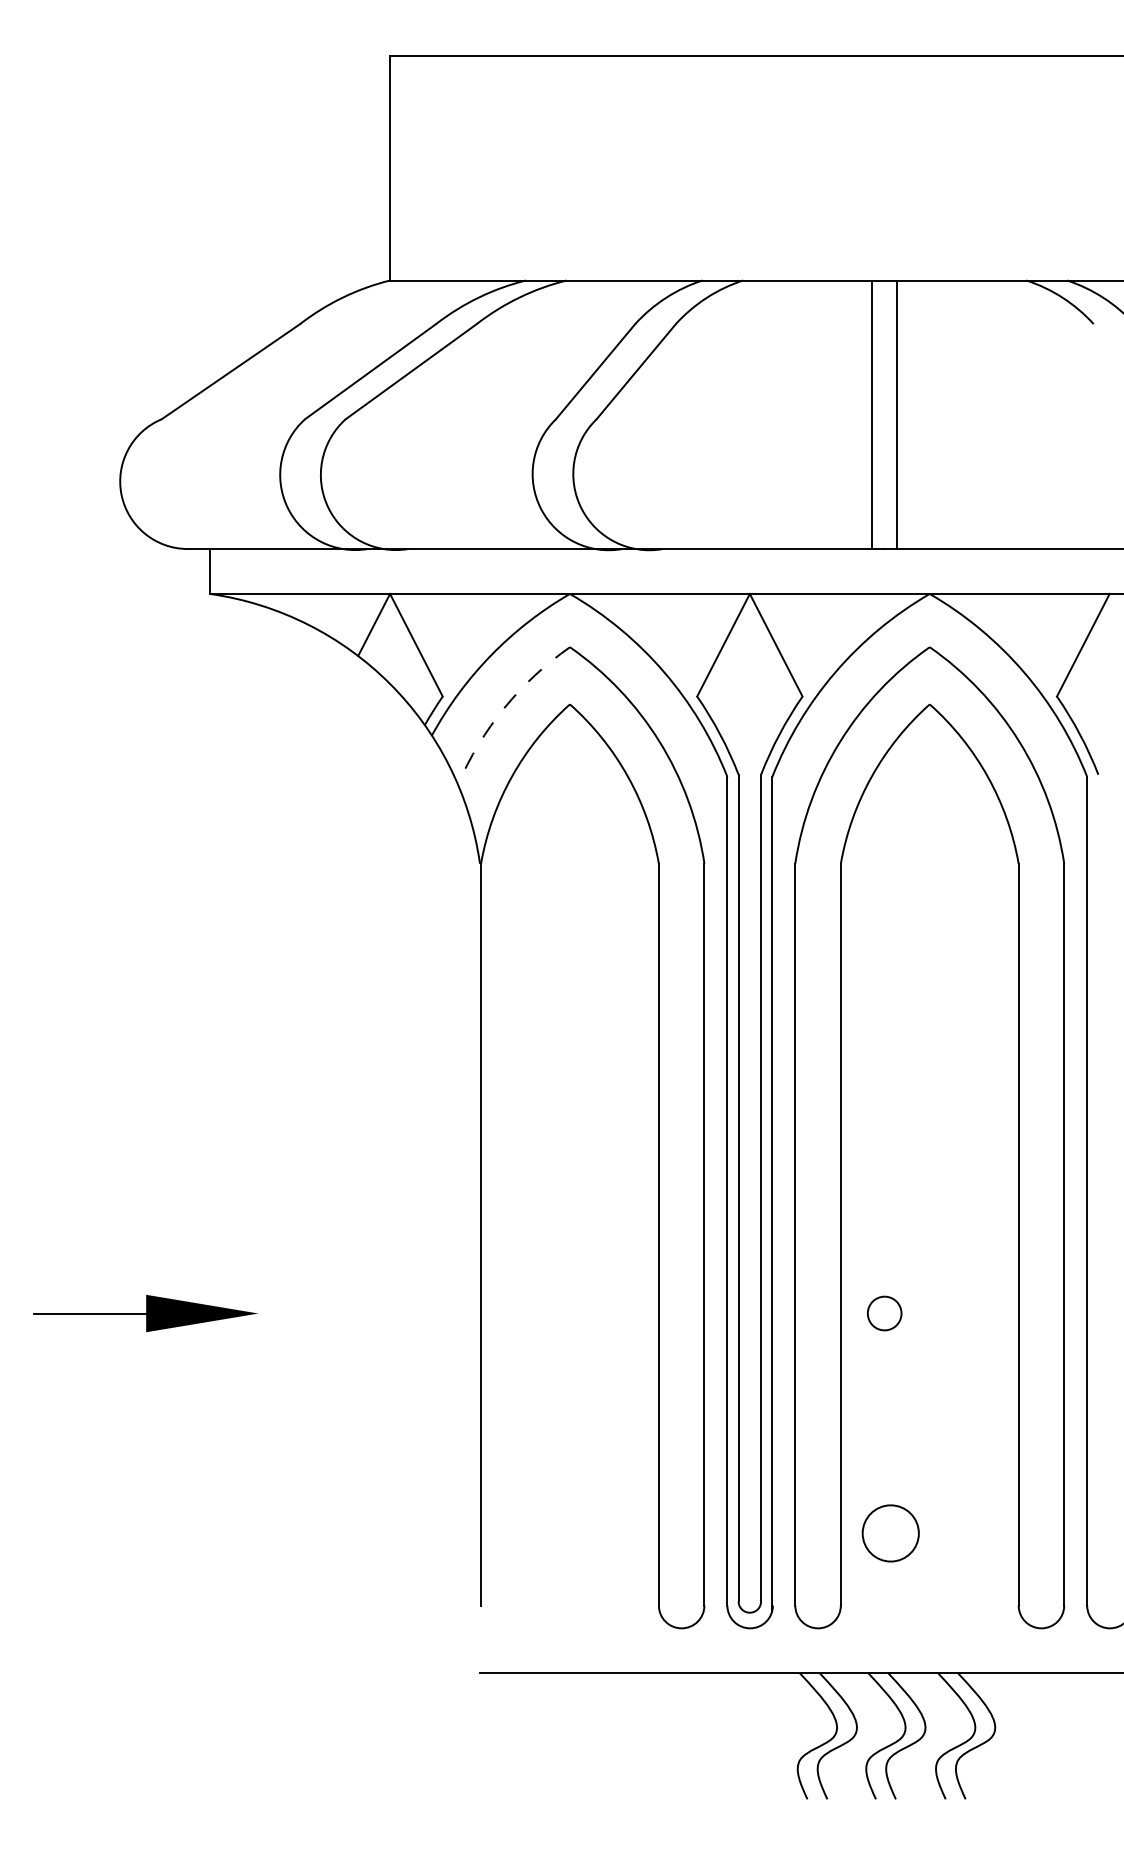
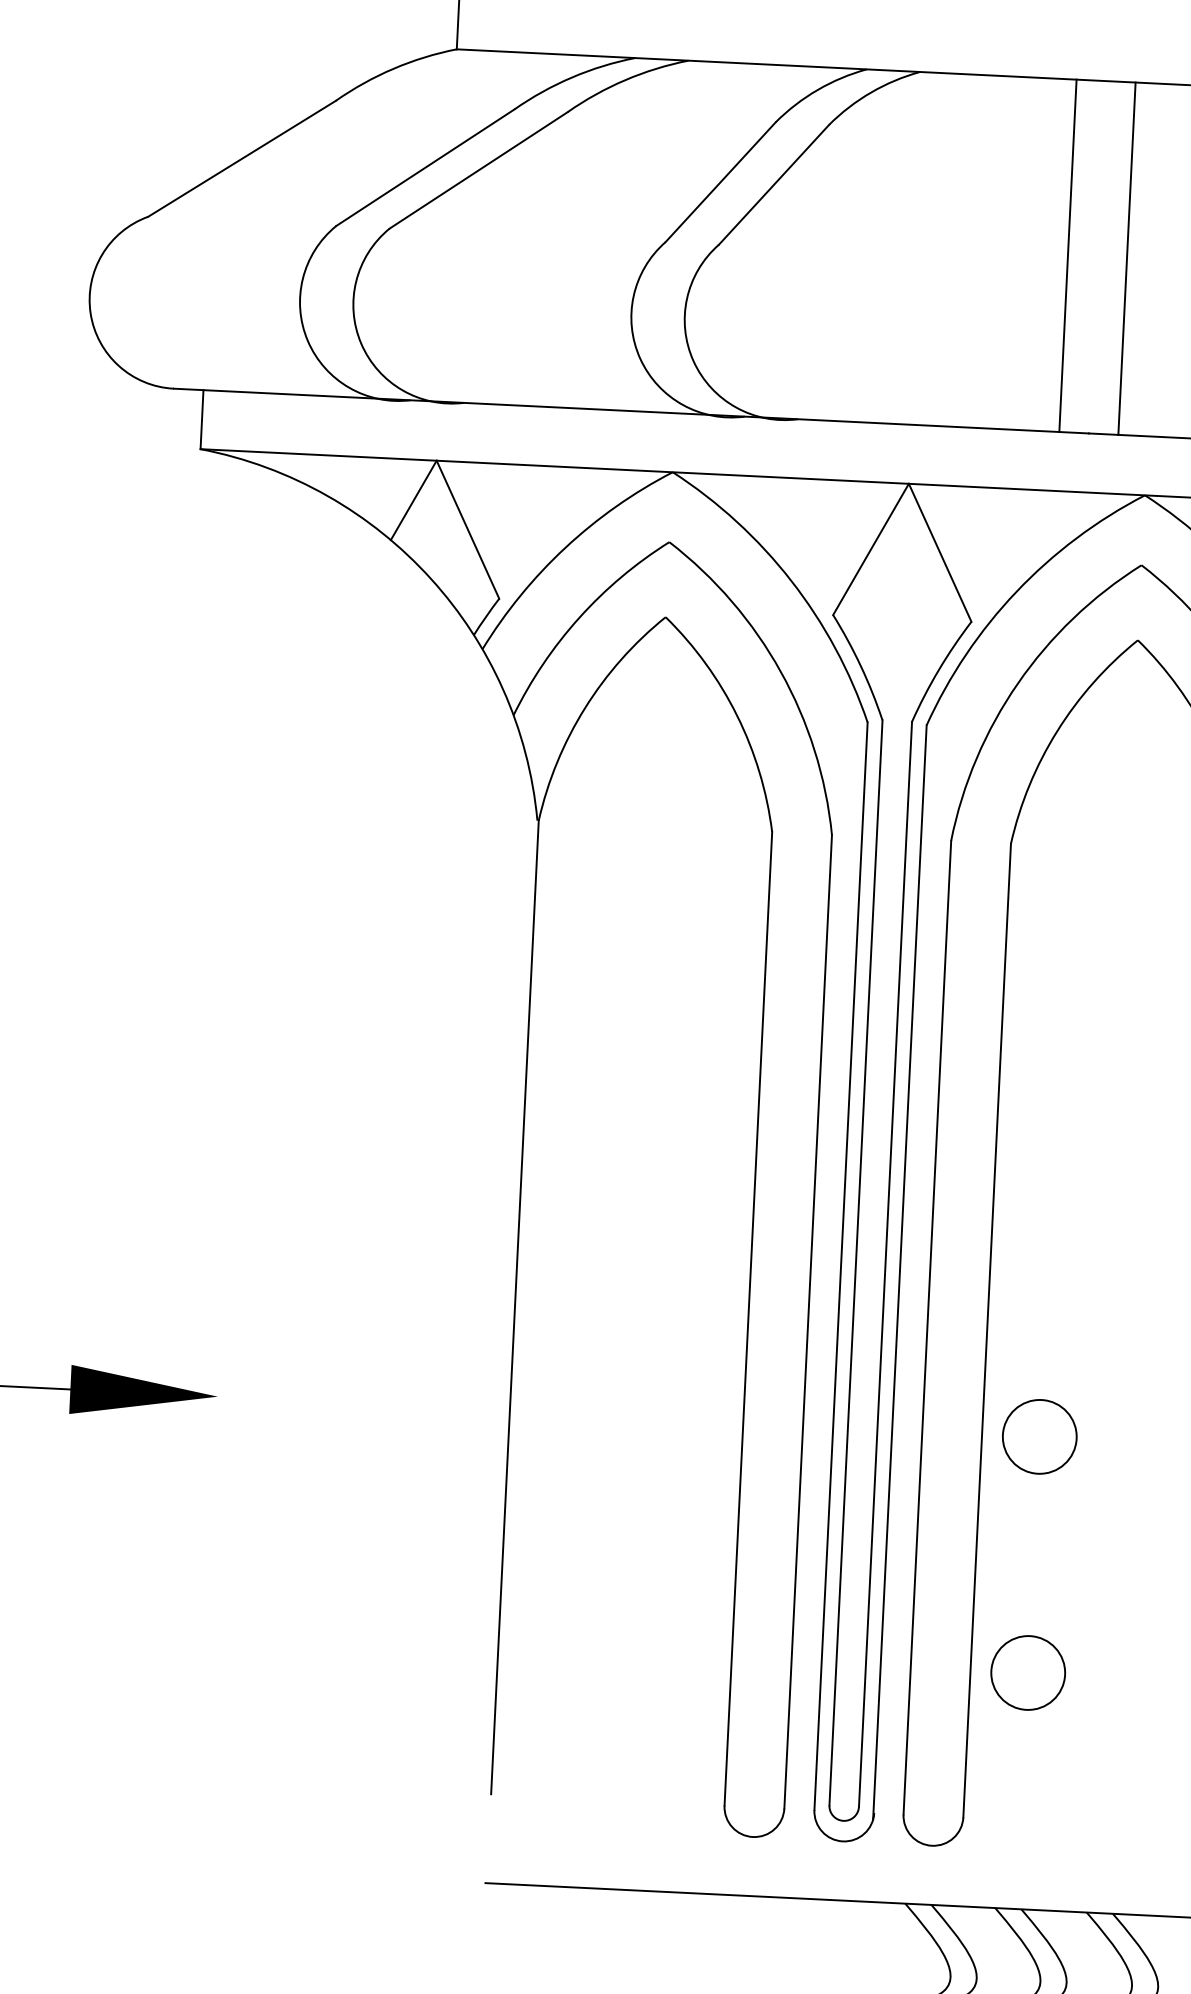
line: (872, 414) -> (1127, 258), moved
line: (897, 414) -> (1068, 255), moved
arc: (504, 708) -> (579, 618), dashed -> solid
circle: (884, 1313) -> (1039, 1436), size x1.67
circle: (890, 1533) -> (1027, 1673), moved

